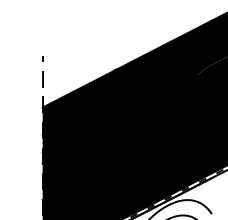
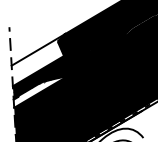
fill: (78, 102) -> (38, 60), removed
fill: (79, 144) -> (40, 91), removed

